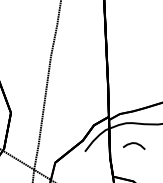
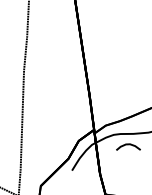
curve: (134, 144) -> (128, 145), moved

